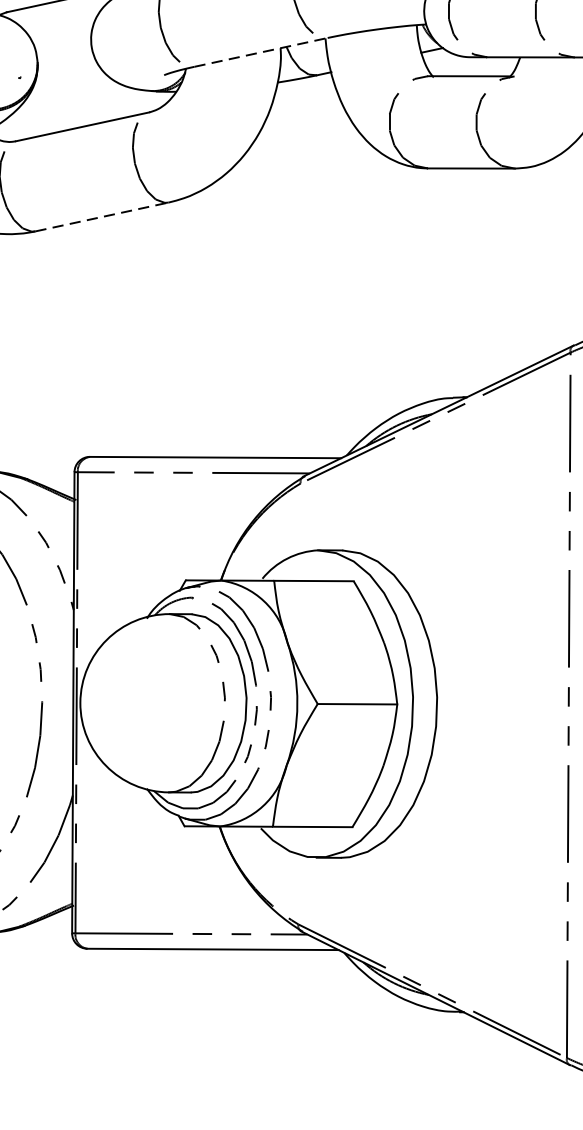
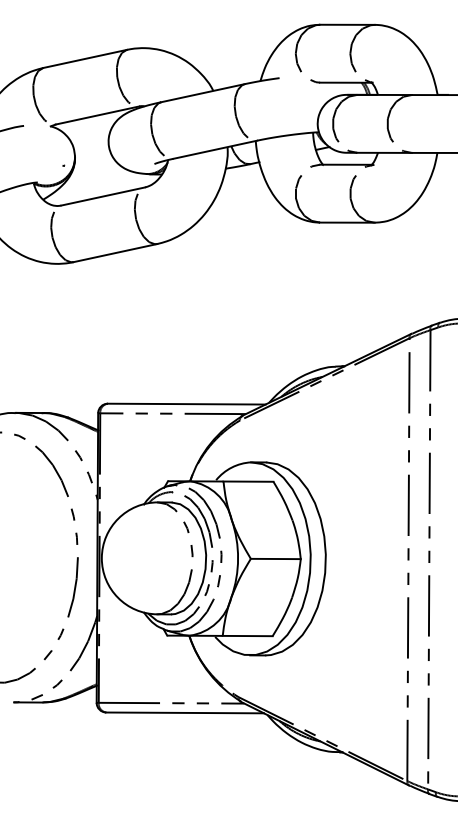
line: (261, 51) -> (215, 149), dashed -> solid
line: (102, 217) -> (115, 253), dashed -> solid

